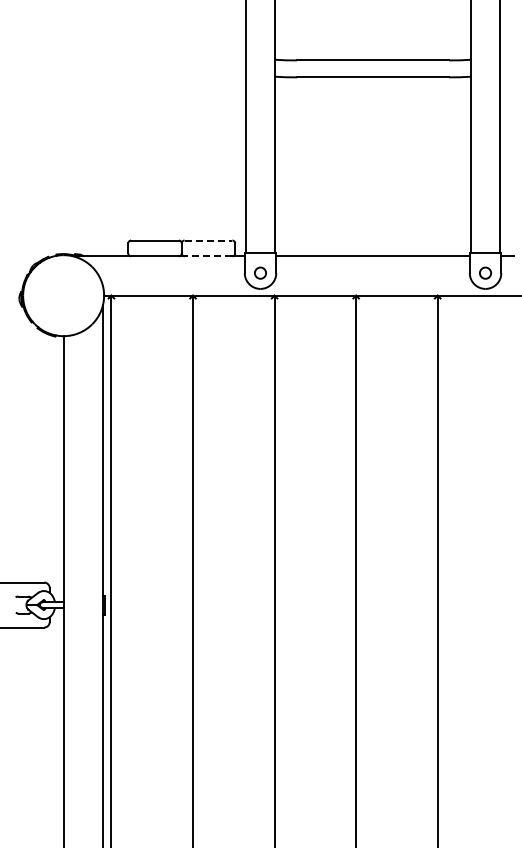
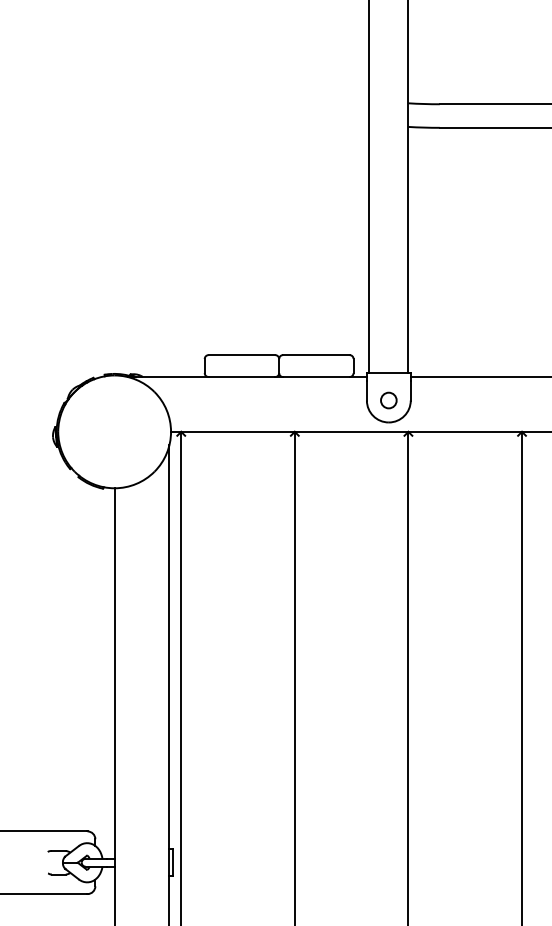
line: (208, 240) -> (316, 355), dashed -> solid
line: (208, 256) -> (316, 377), dashed -> solid

